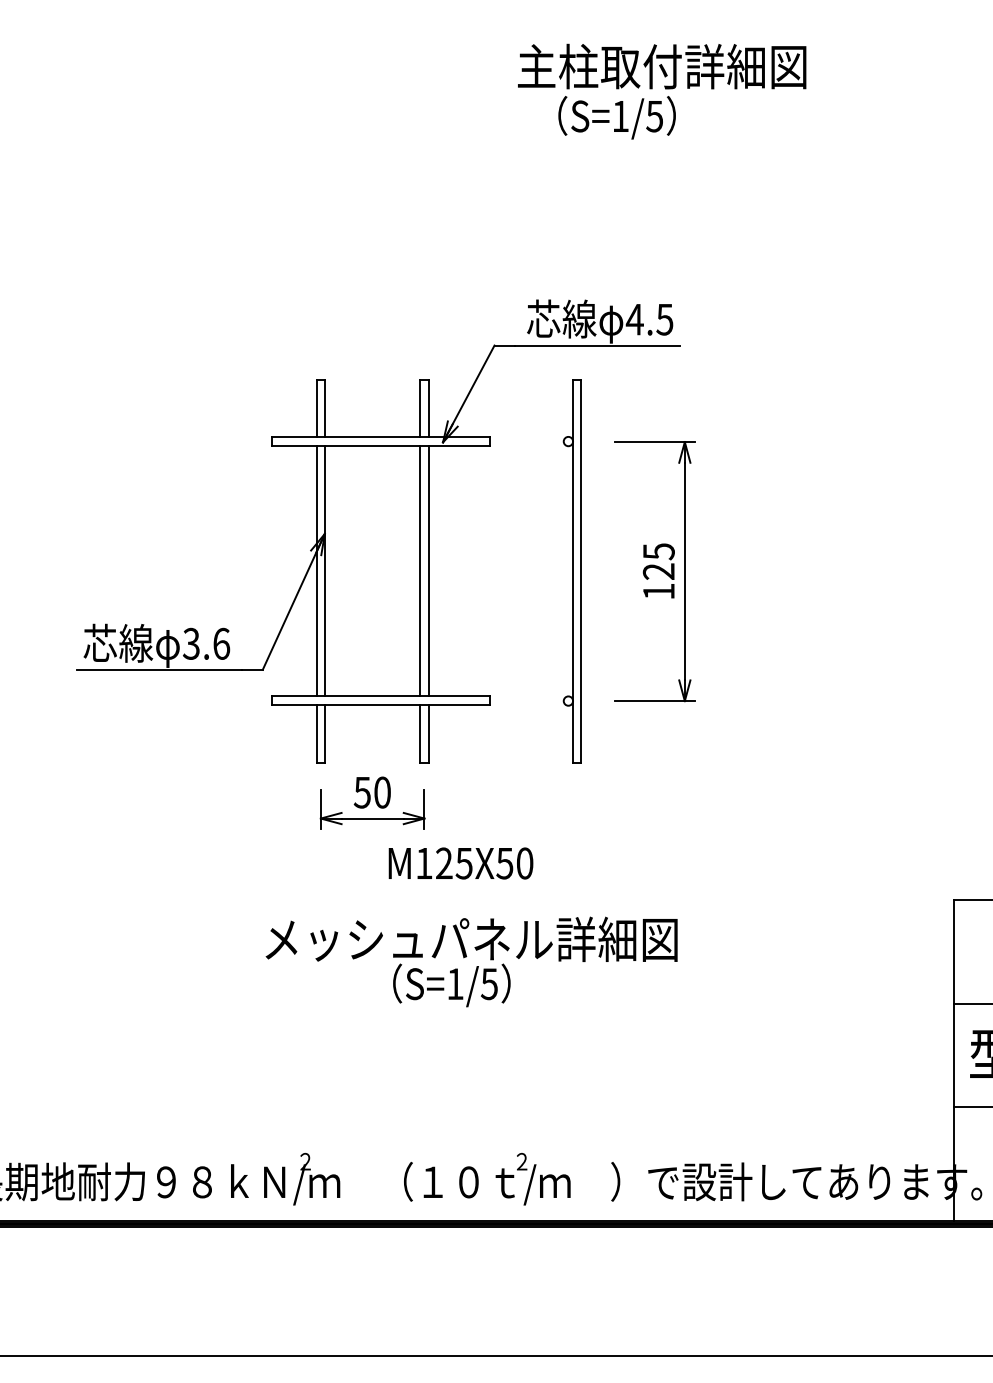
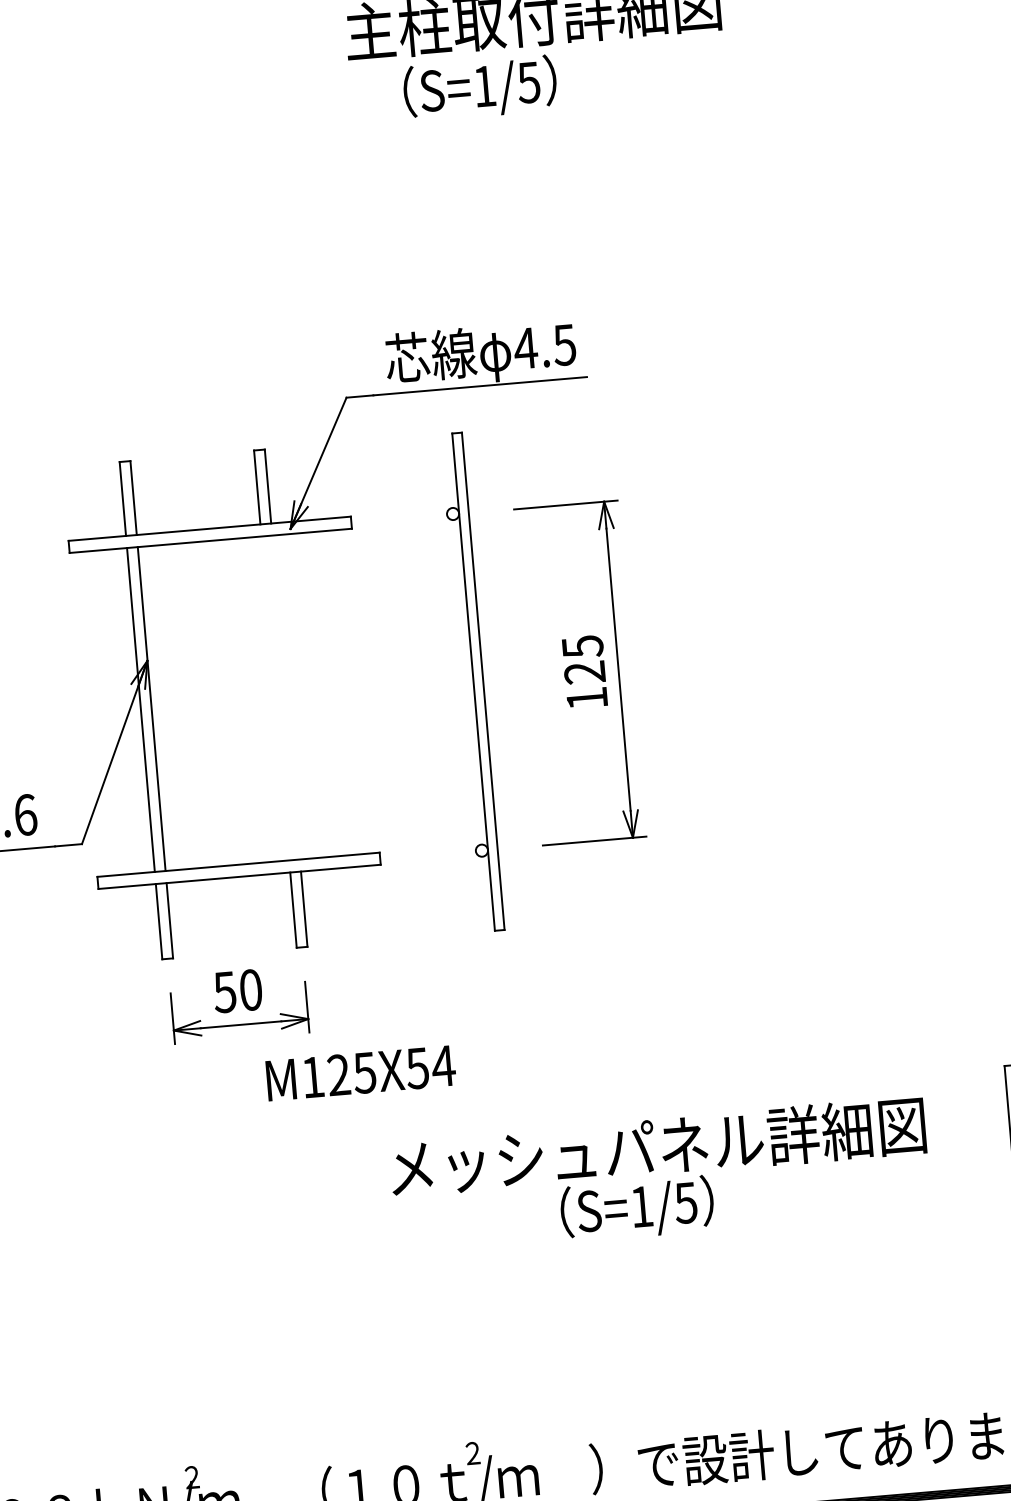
line: (420, 570) -> (275, 697), removed
line: (428, 570) -> (285, 696), removed
text: (524, 863) -> (443, 1066), M125X50 -> M125X54
text: (471, 961) -> (660, 1175), moved

